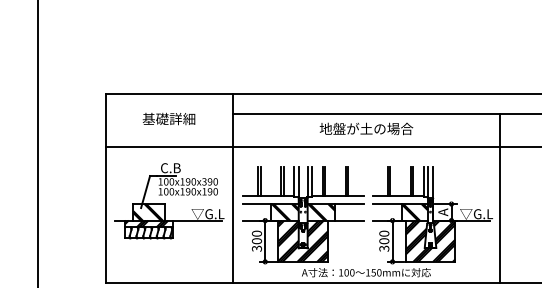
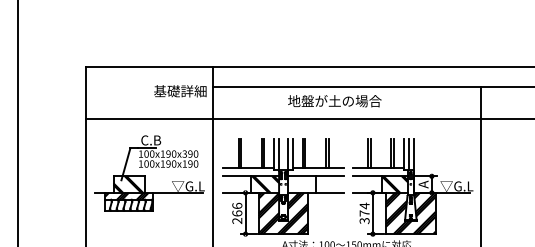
text: (168, 118) -> (179, 90), moved
text: (366, 128) -> (334, 100), moved
hatch: (321, 212) -> (301, 184), removed
text: (384, 237) -> (364, 209), 300 -> 374
text: (256, 240) -> (236, 212), 300 -> 266

